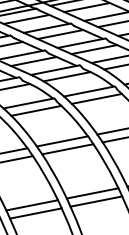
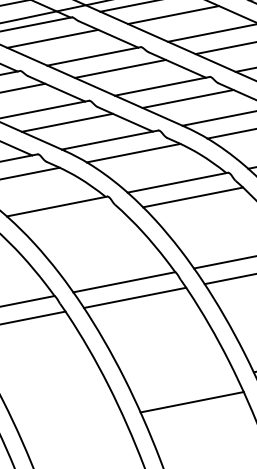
line: (36, 110) -> (72, 220), removed
line: (92, 193) -> (184, 386), removed
line: (31, 205) -> (62, 410), removed
line: (35, 213) -> (70, 426), removed

